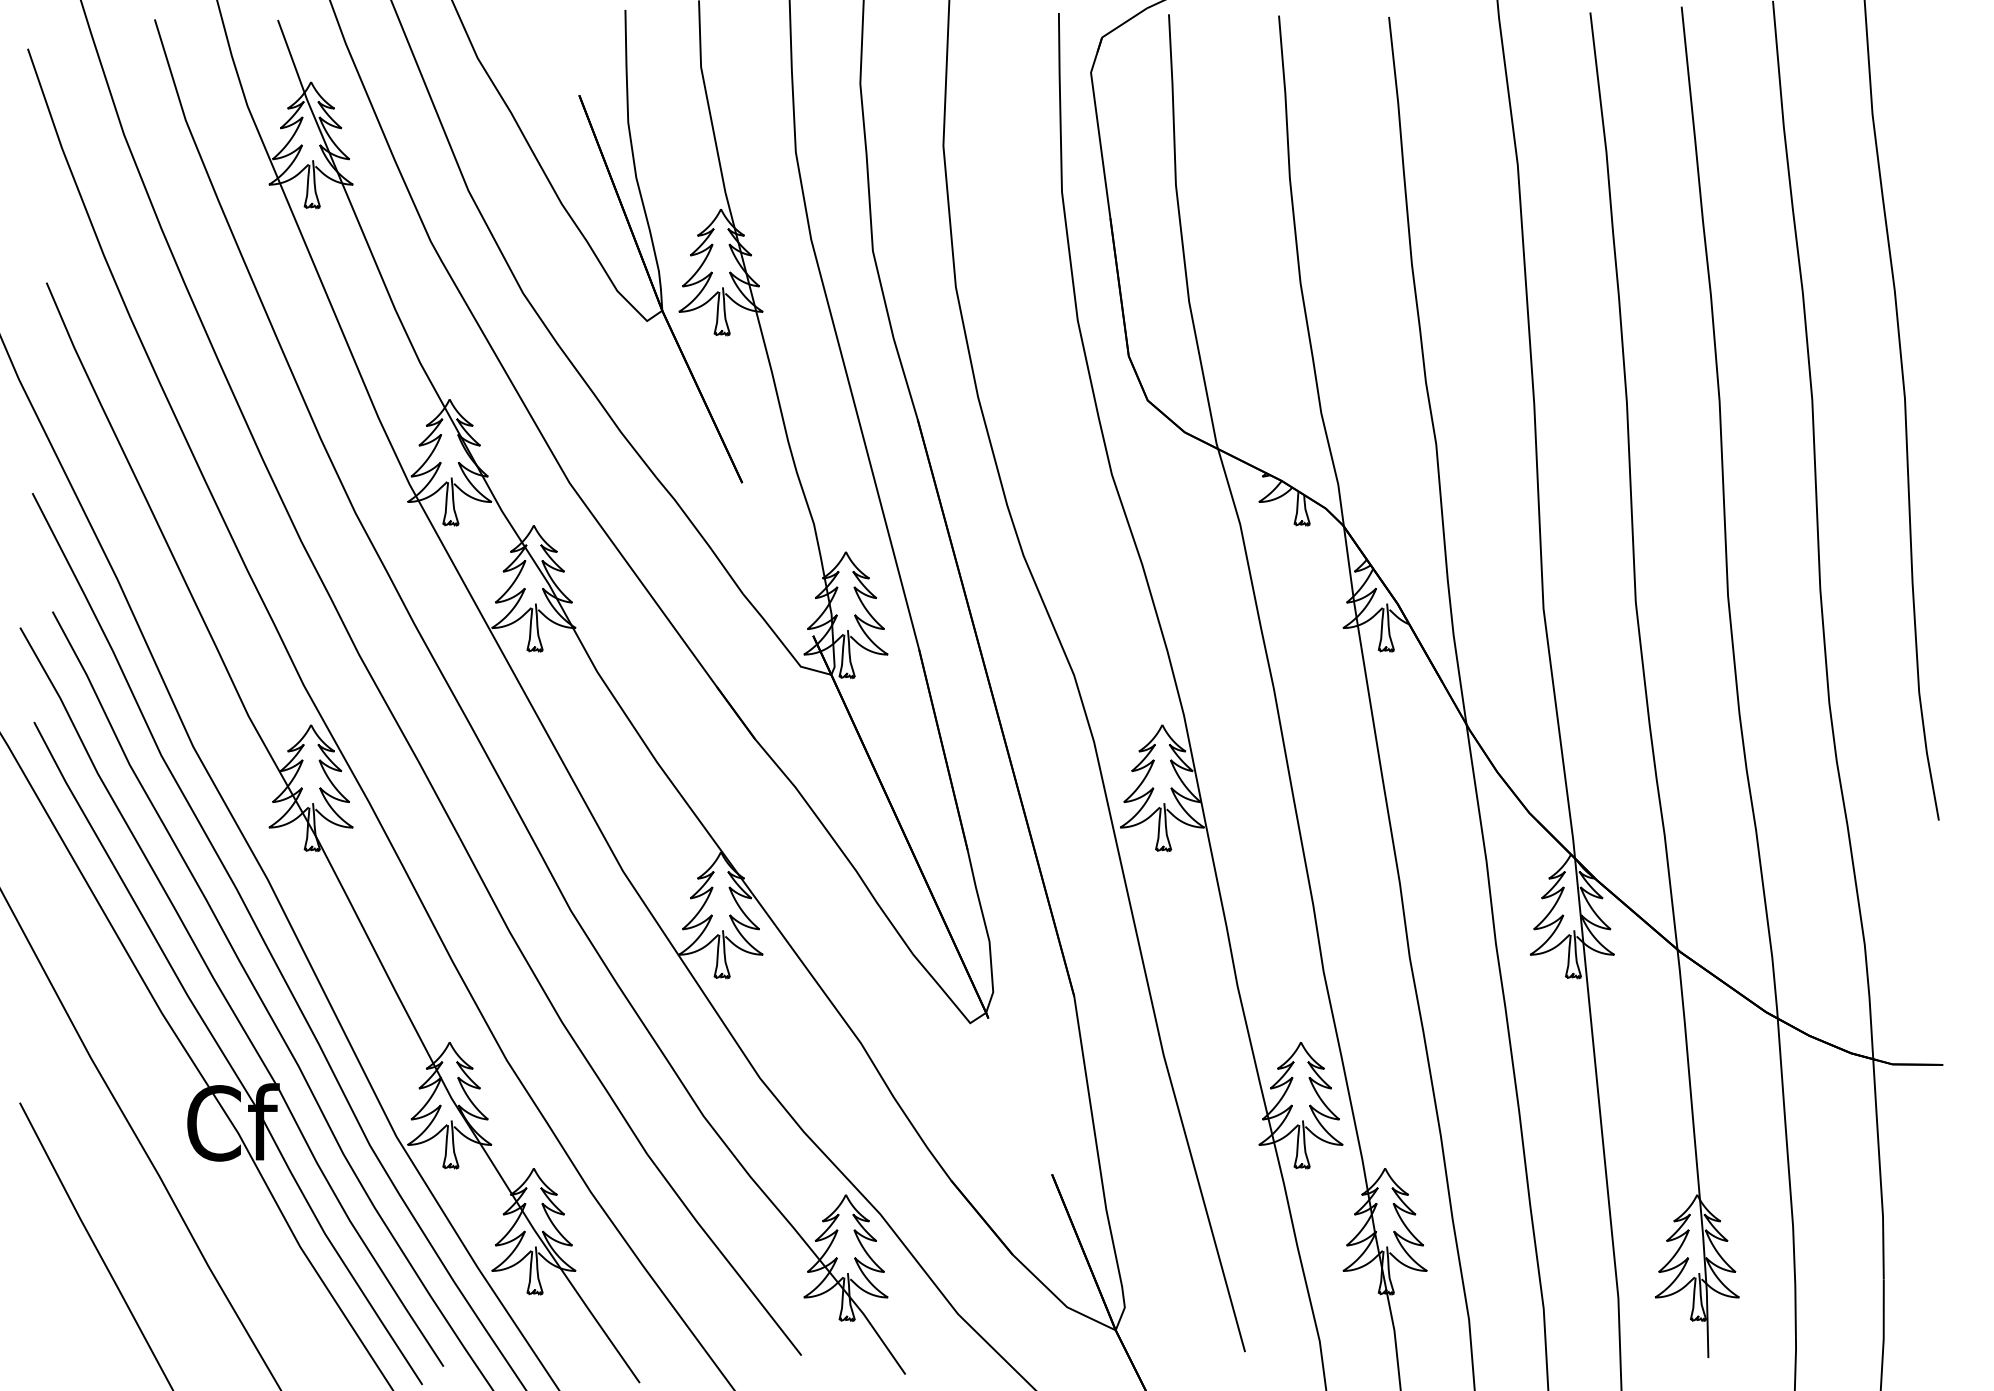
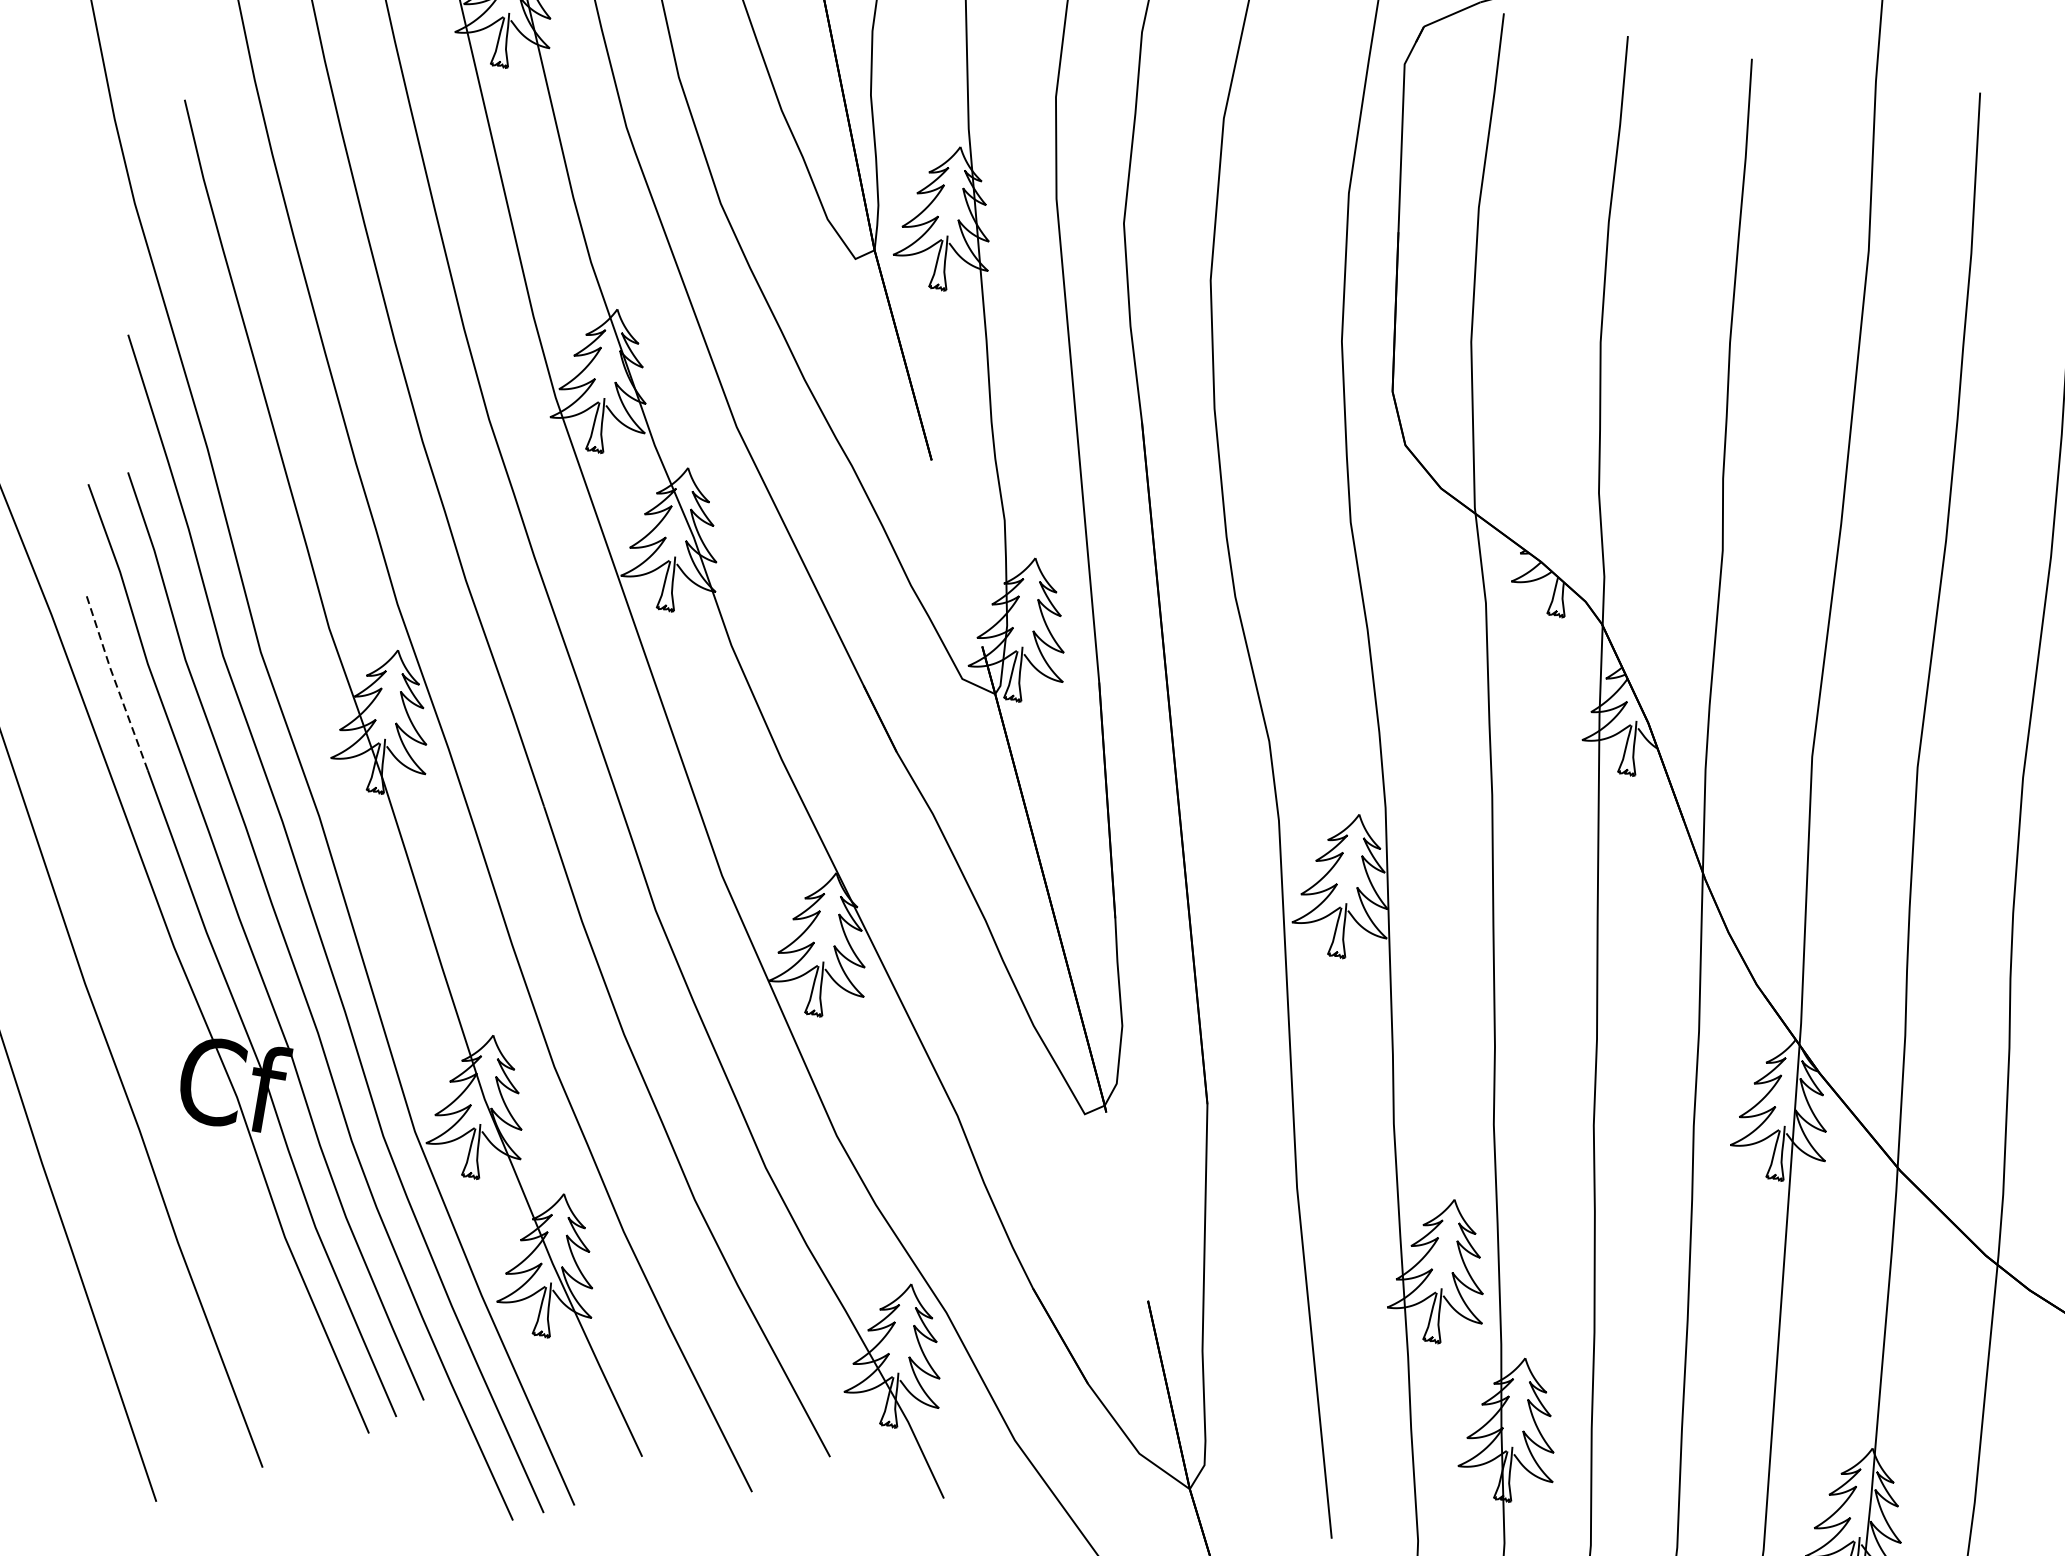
line: (72, 793) -> (115, 681), solid -> dashed

